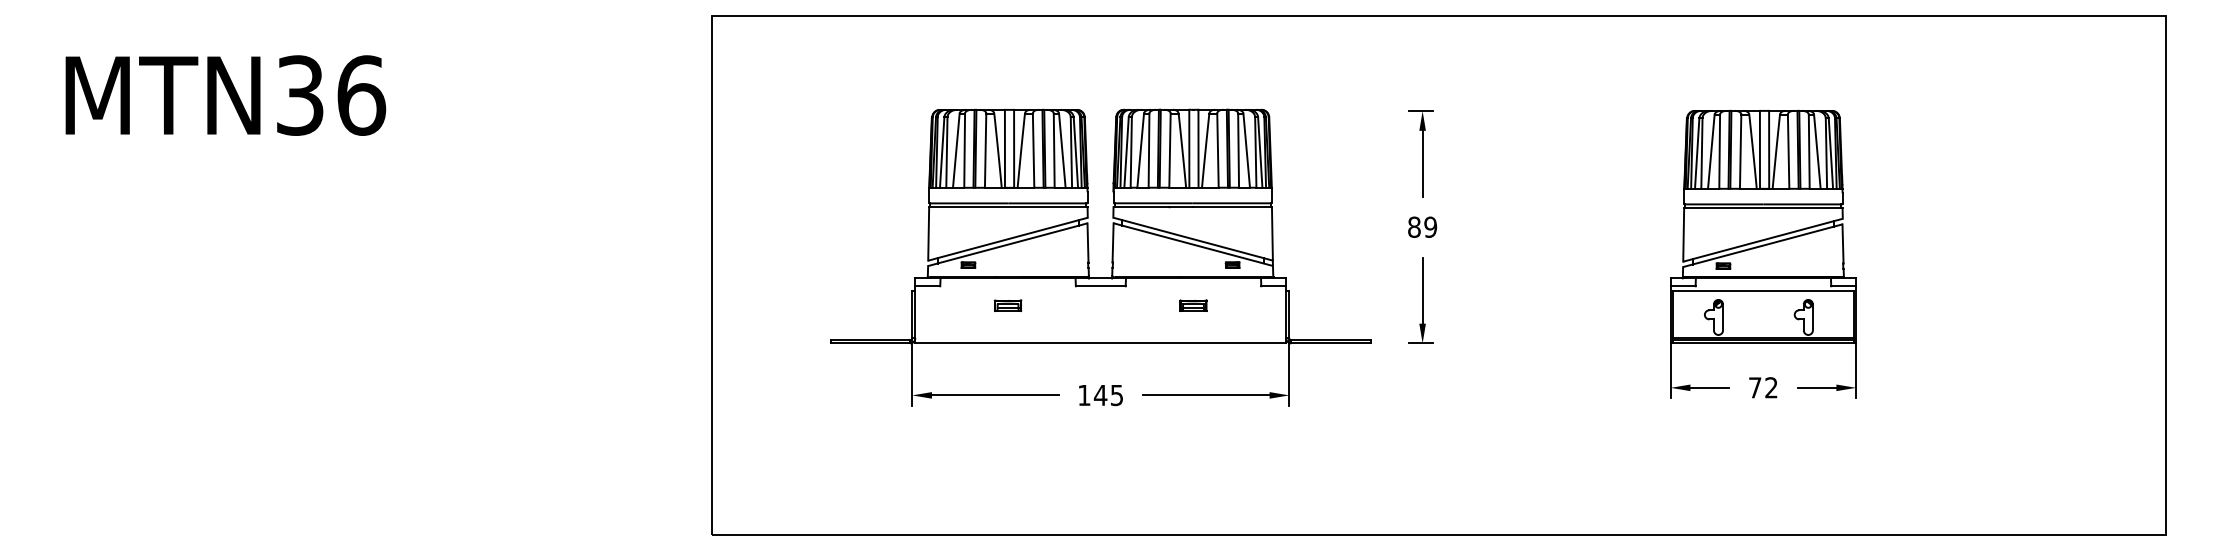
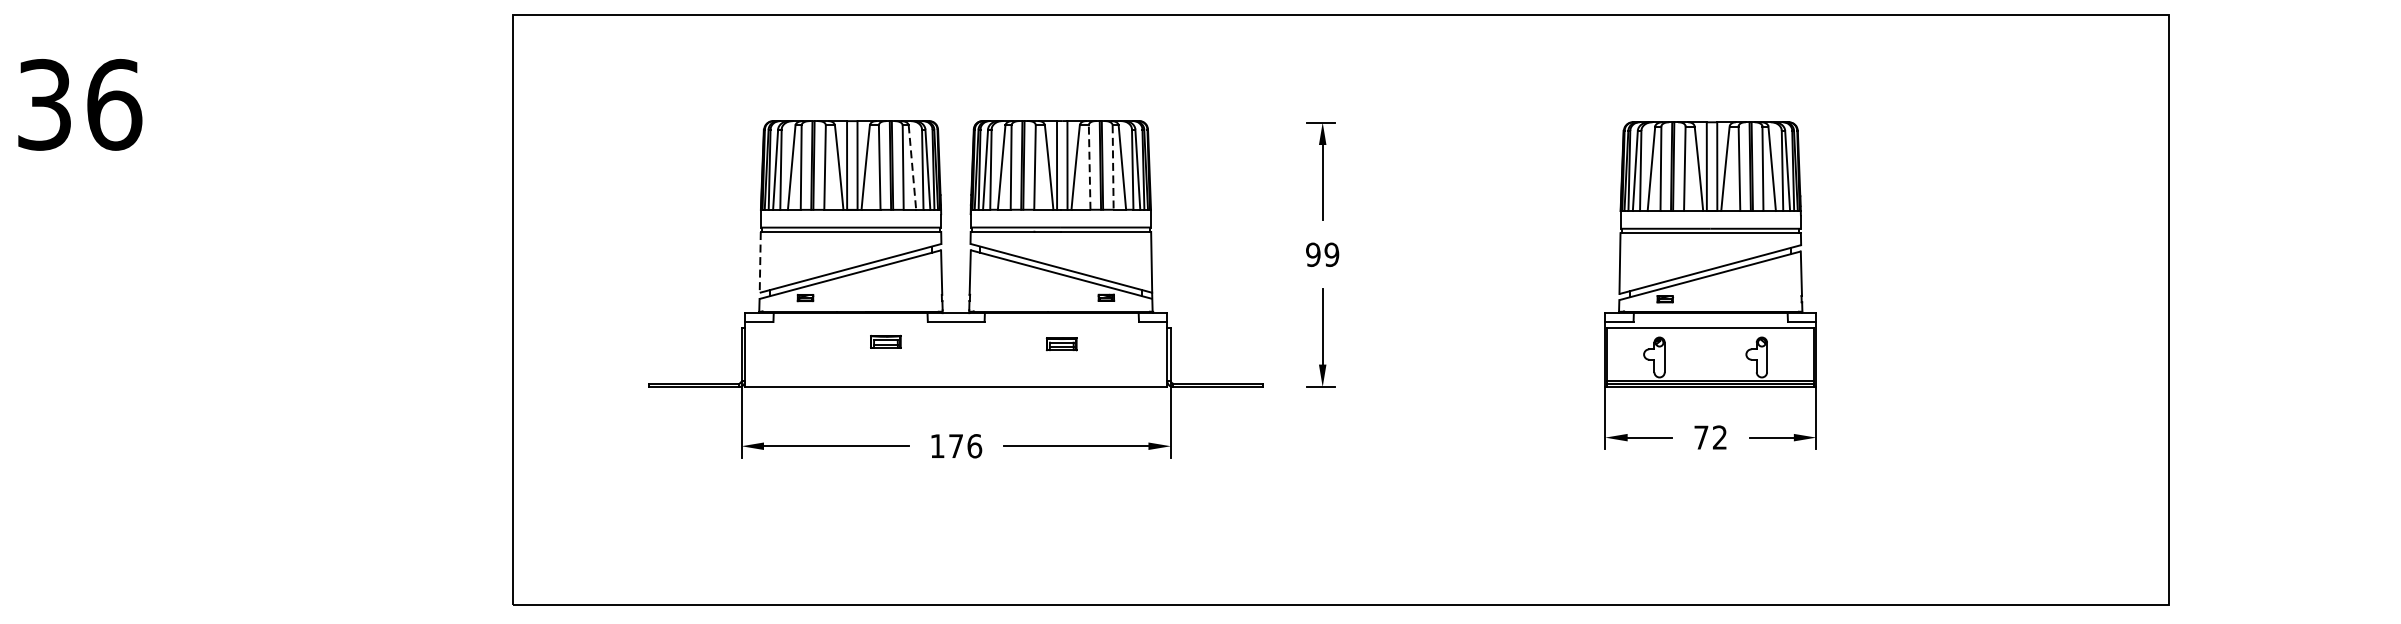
line: (1217, 150) -> (1089, 167), solid -> dashed
line: (1062, 151) -> (912, 168), solid -> dashed
line: (1238, 151) -> (1113, 168), solid -> dashed
text: (1414, 226) -> (1313, 253), 89 -> 99
line: (928, 233) -> (760, 261), solid -> dashed
part: (1008, 305) -> (886, 341), moved
text: (1108, 395) -> (965, 446), 145 -> 176

